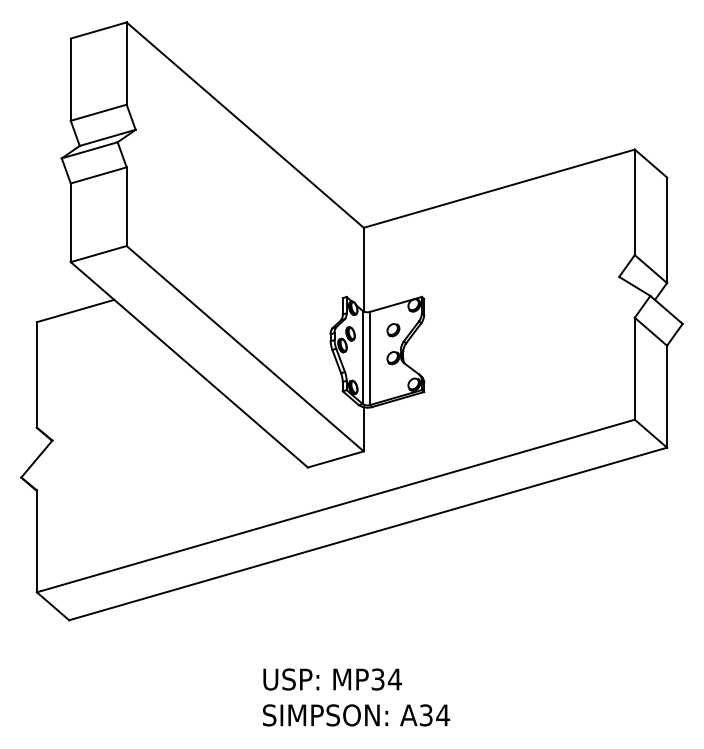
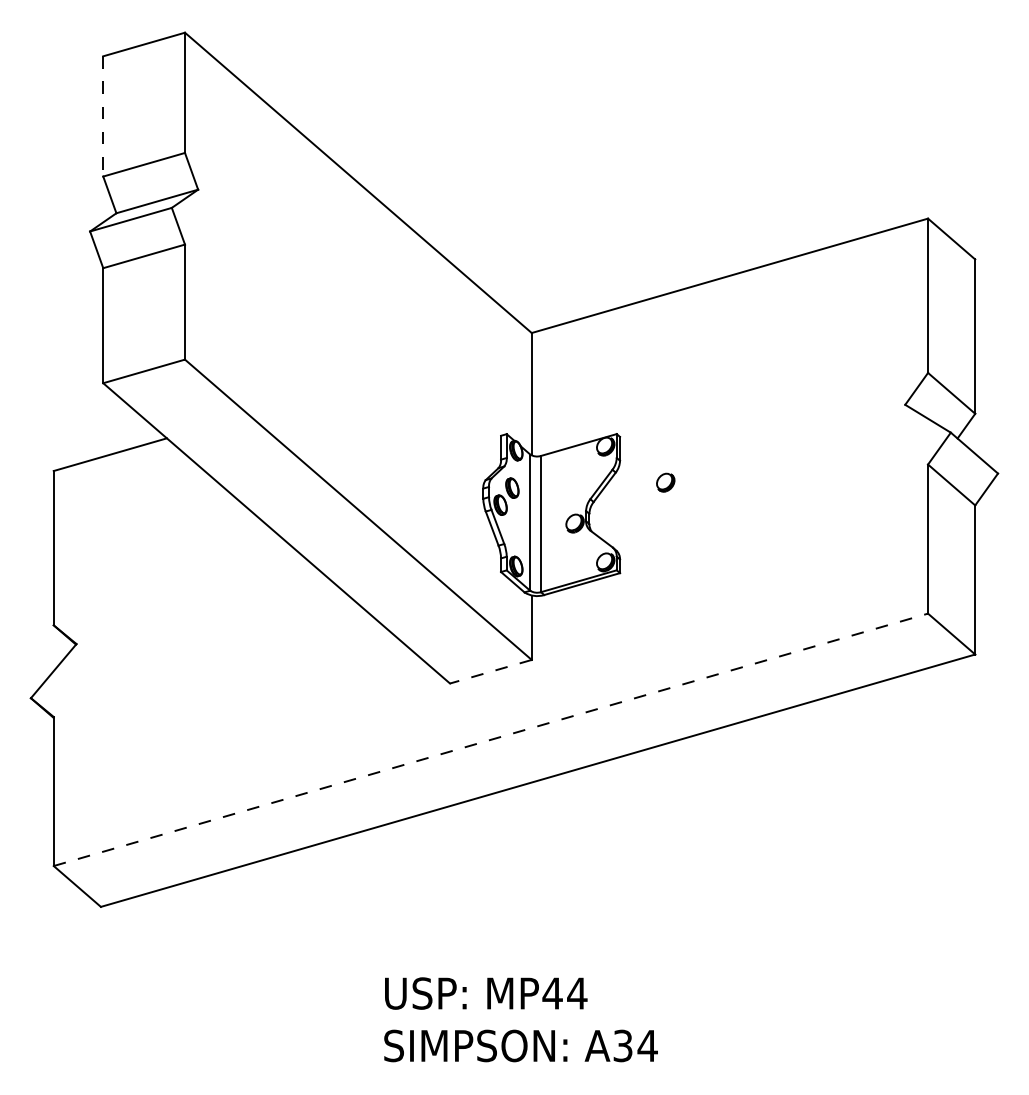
line: (70, 80) -> (102, 117), solid -> dashed
part: (393, 330) -> (665, 483), moved
line: (335, 459) -> (490, 671), solid -> dashed
line: (336, 505) -> (491, 739), solid -> dashed
text: (378, 679) -> (553, 993), MP34 -> MP44

